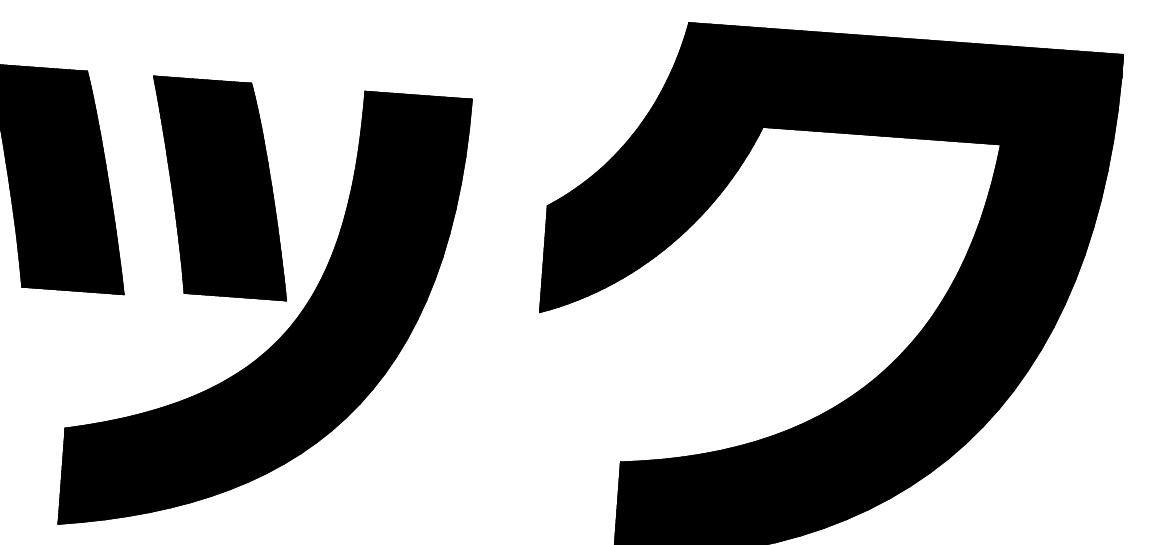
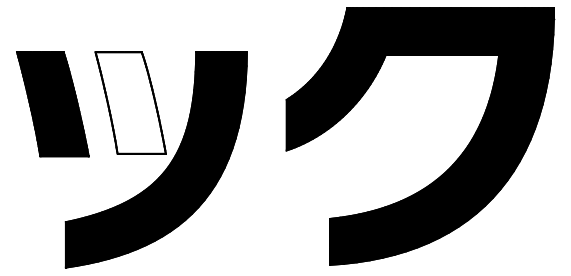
fill: (219, 187) -> (130, 102), removed

